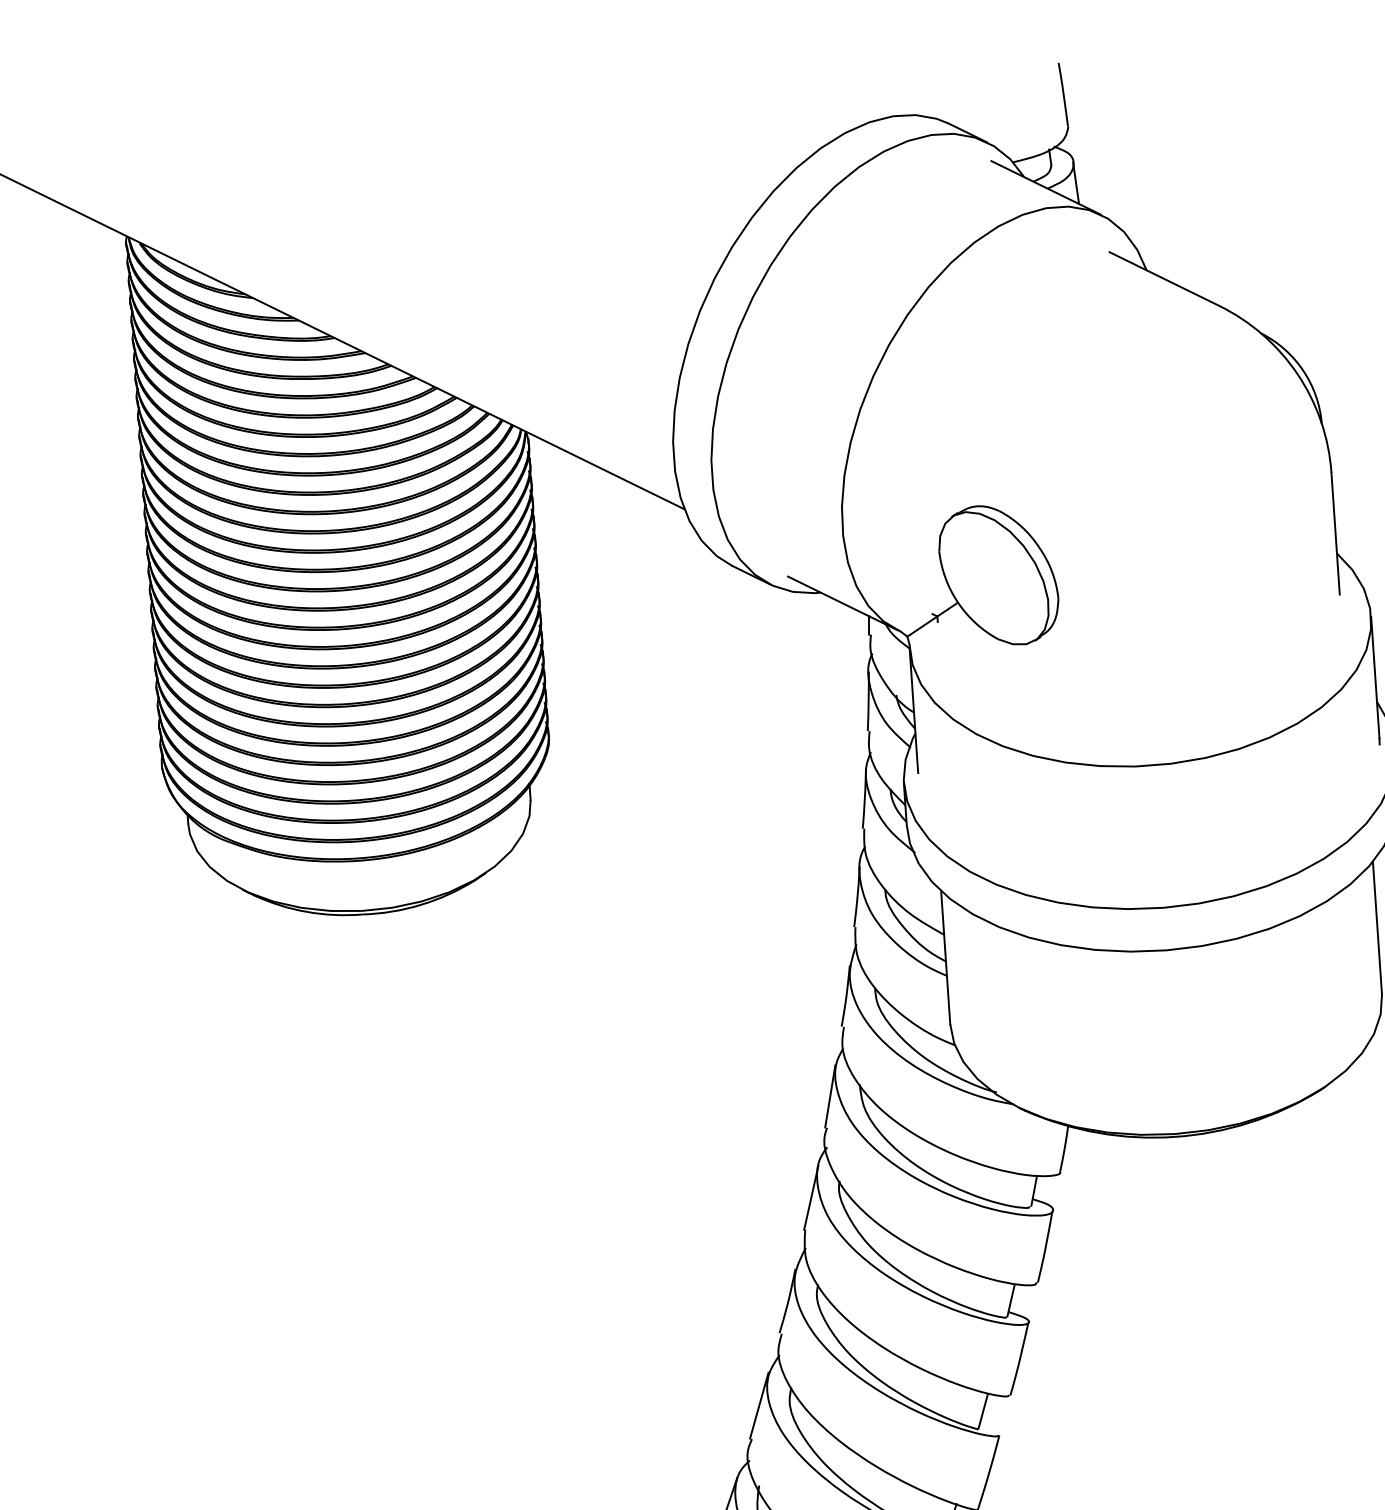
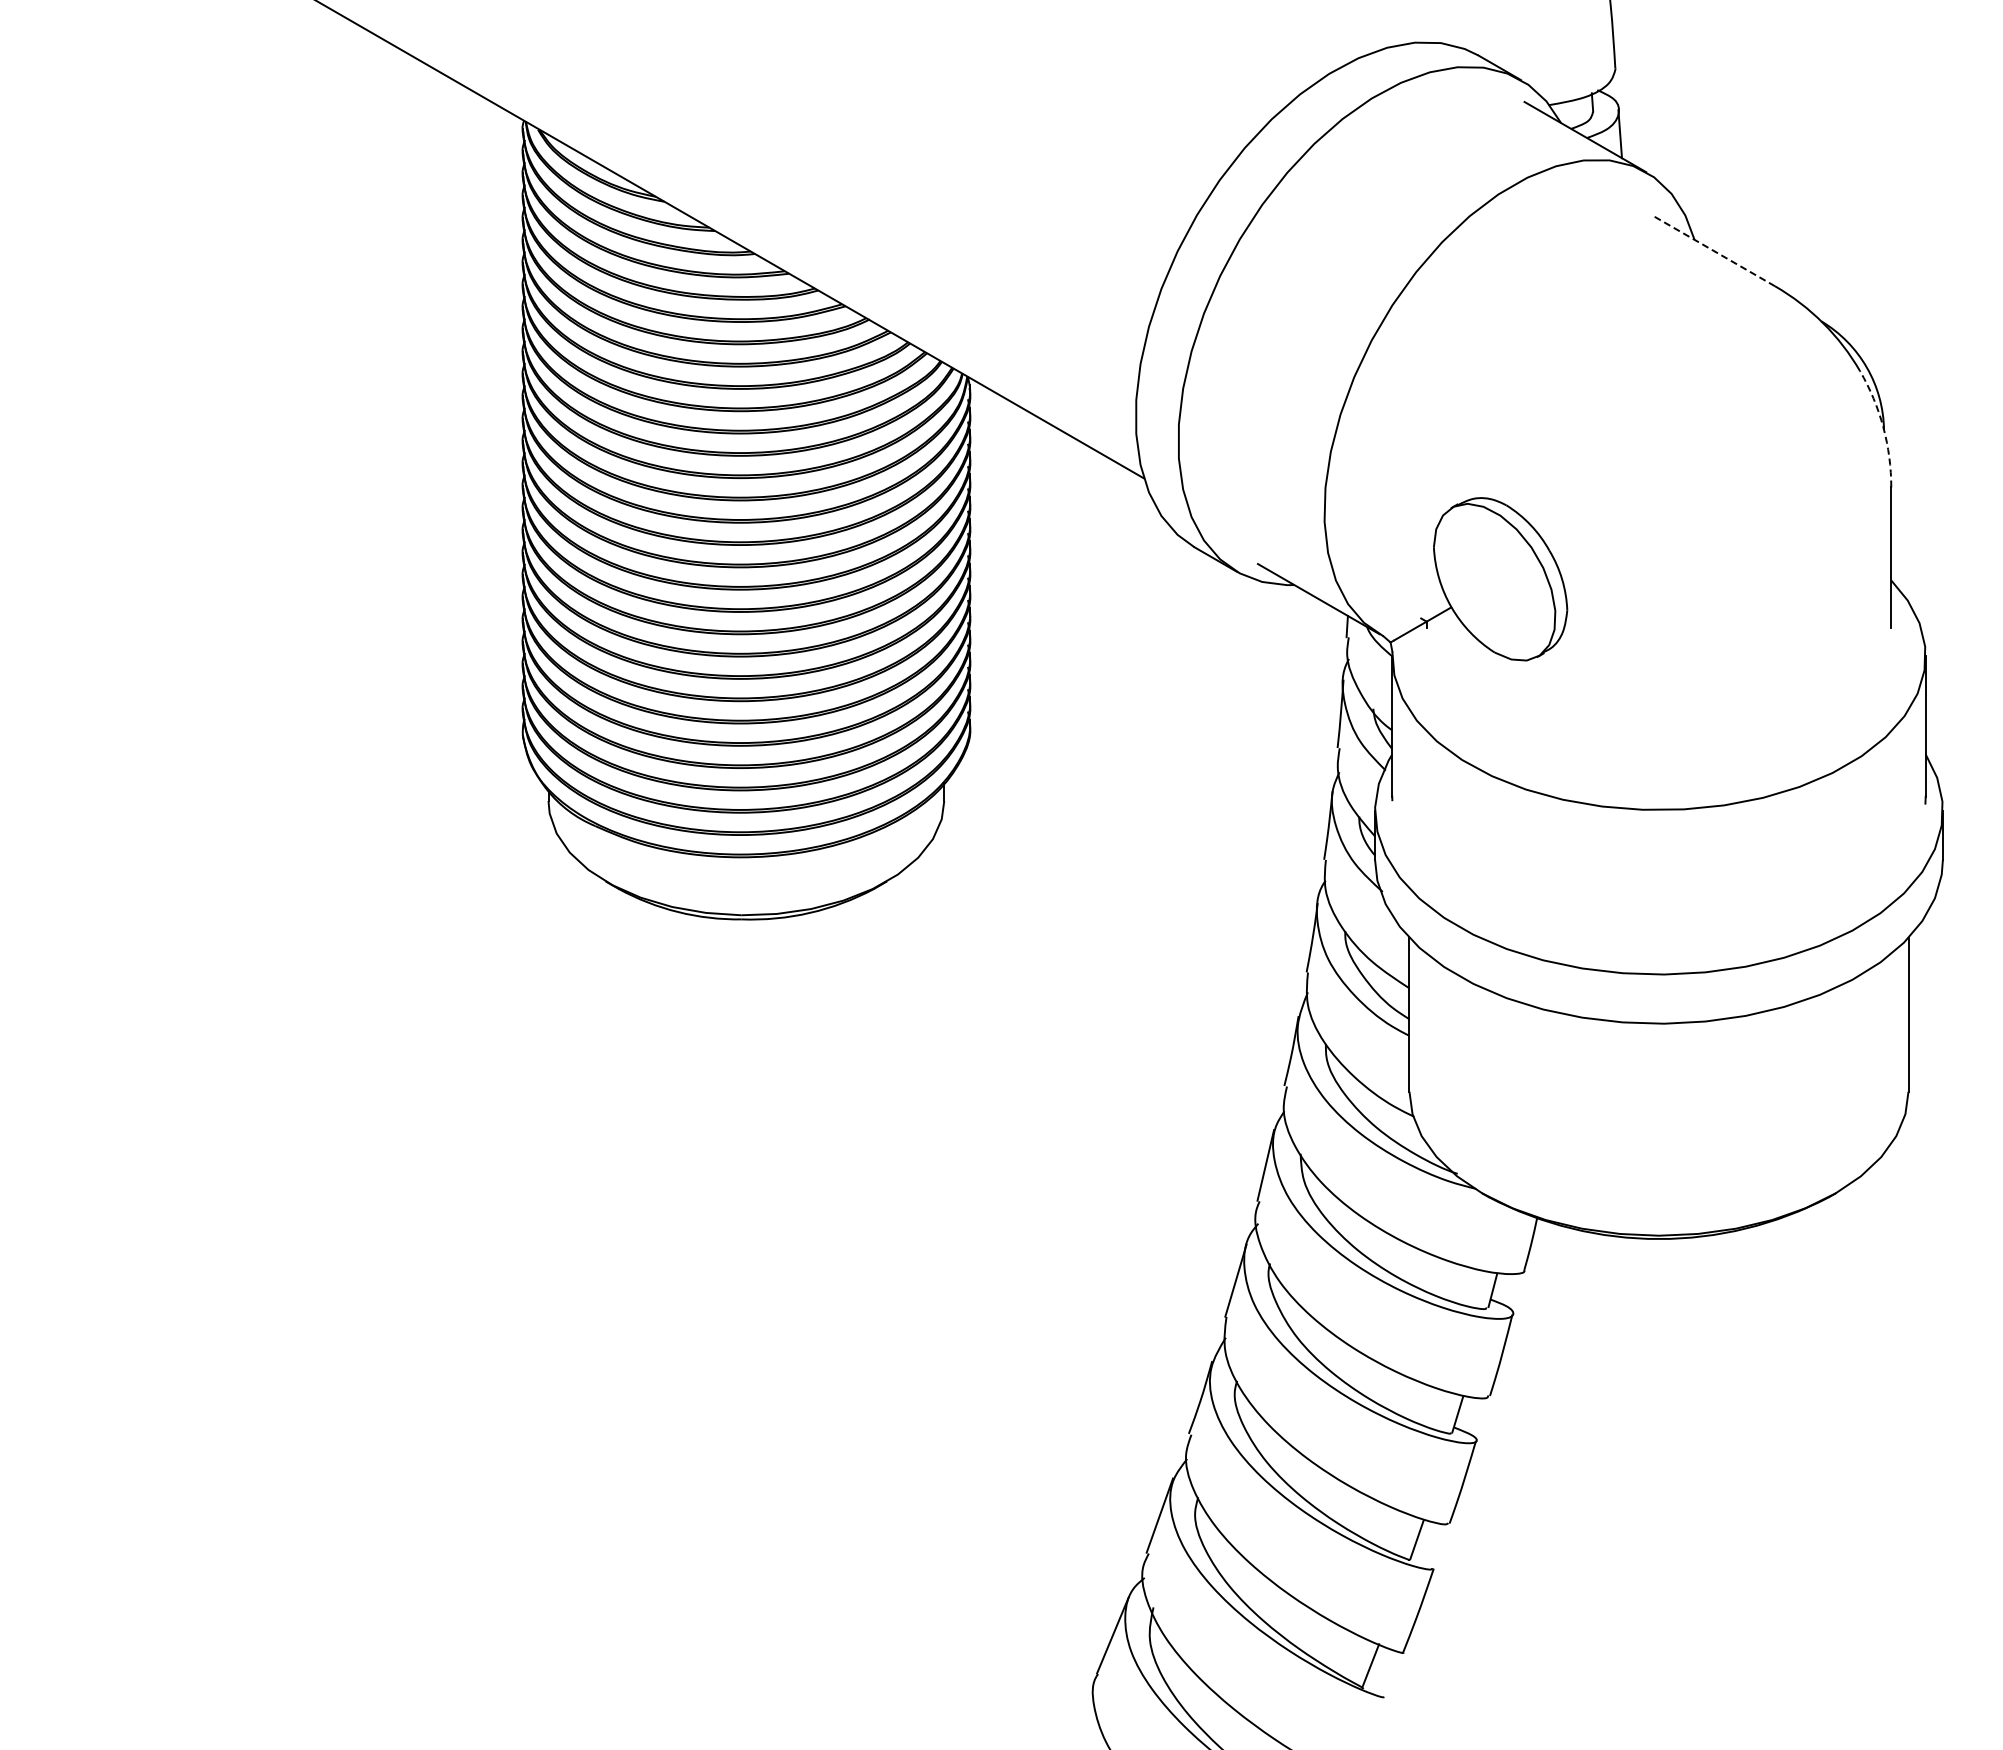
line: (1163, 278) -> (1713, 250), solid -> dashed
arc: (1321, 421) -> (1883, 427), solid -> dashed

